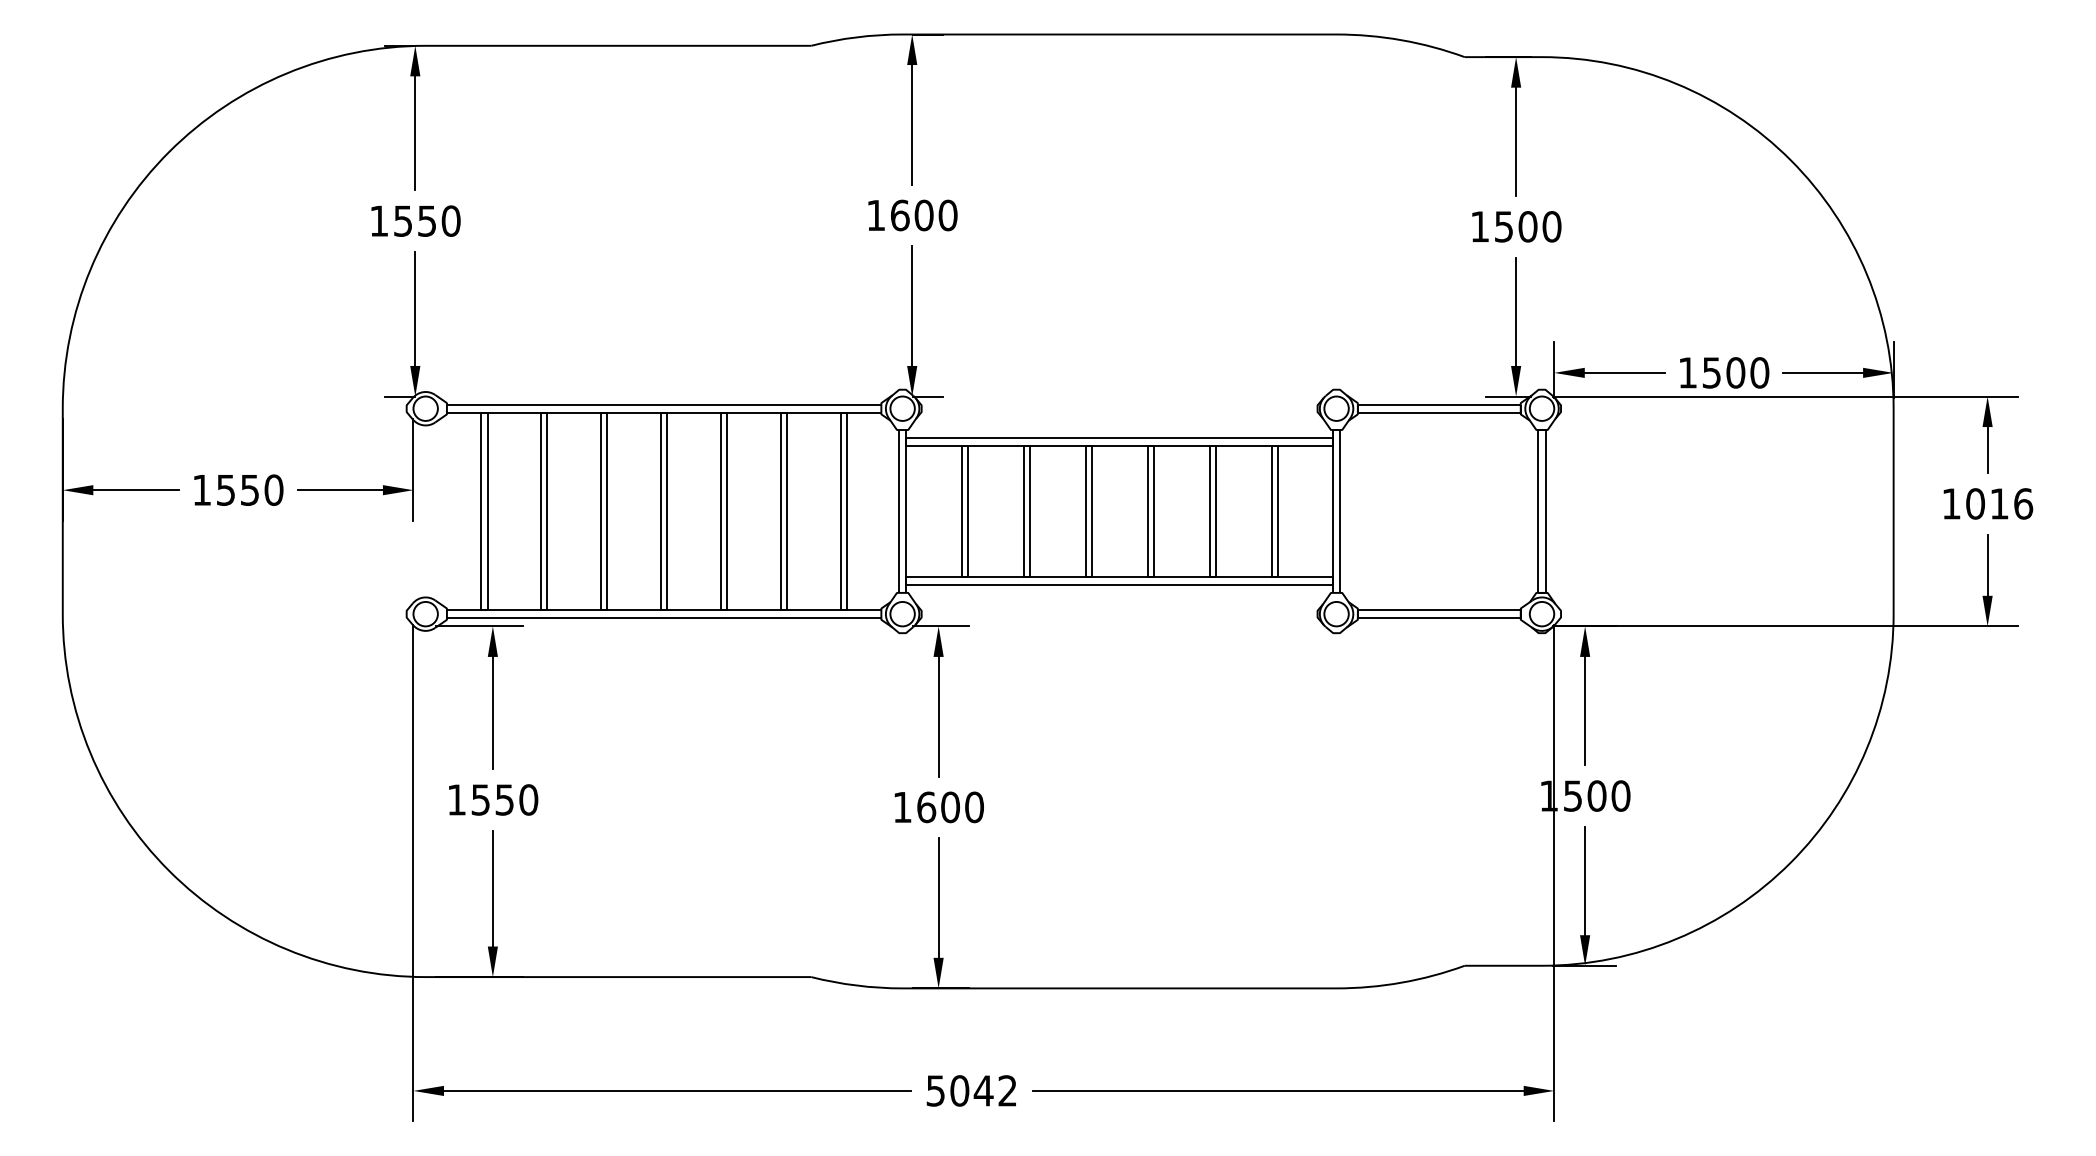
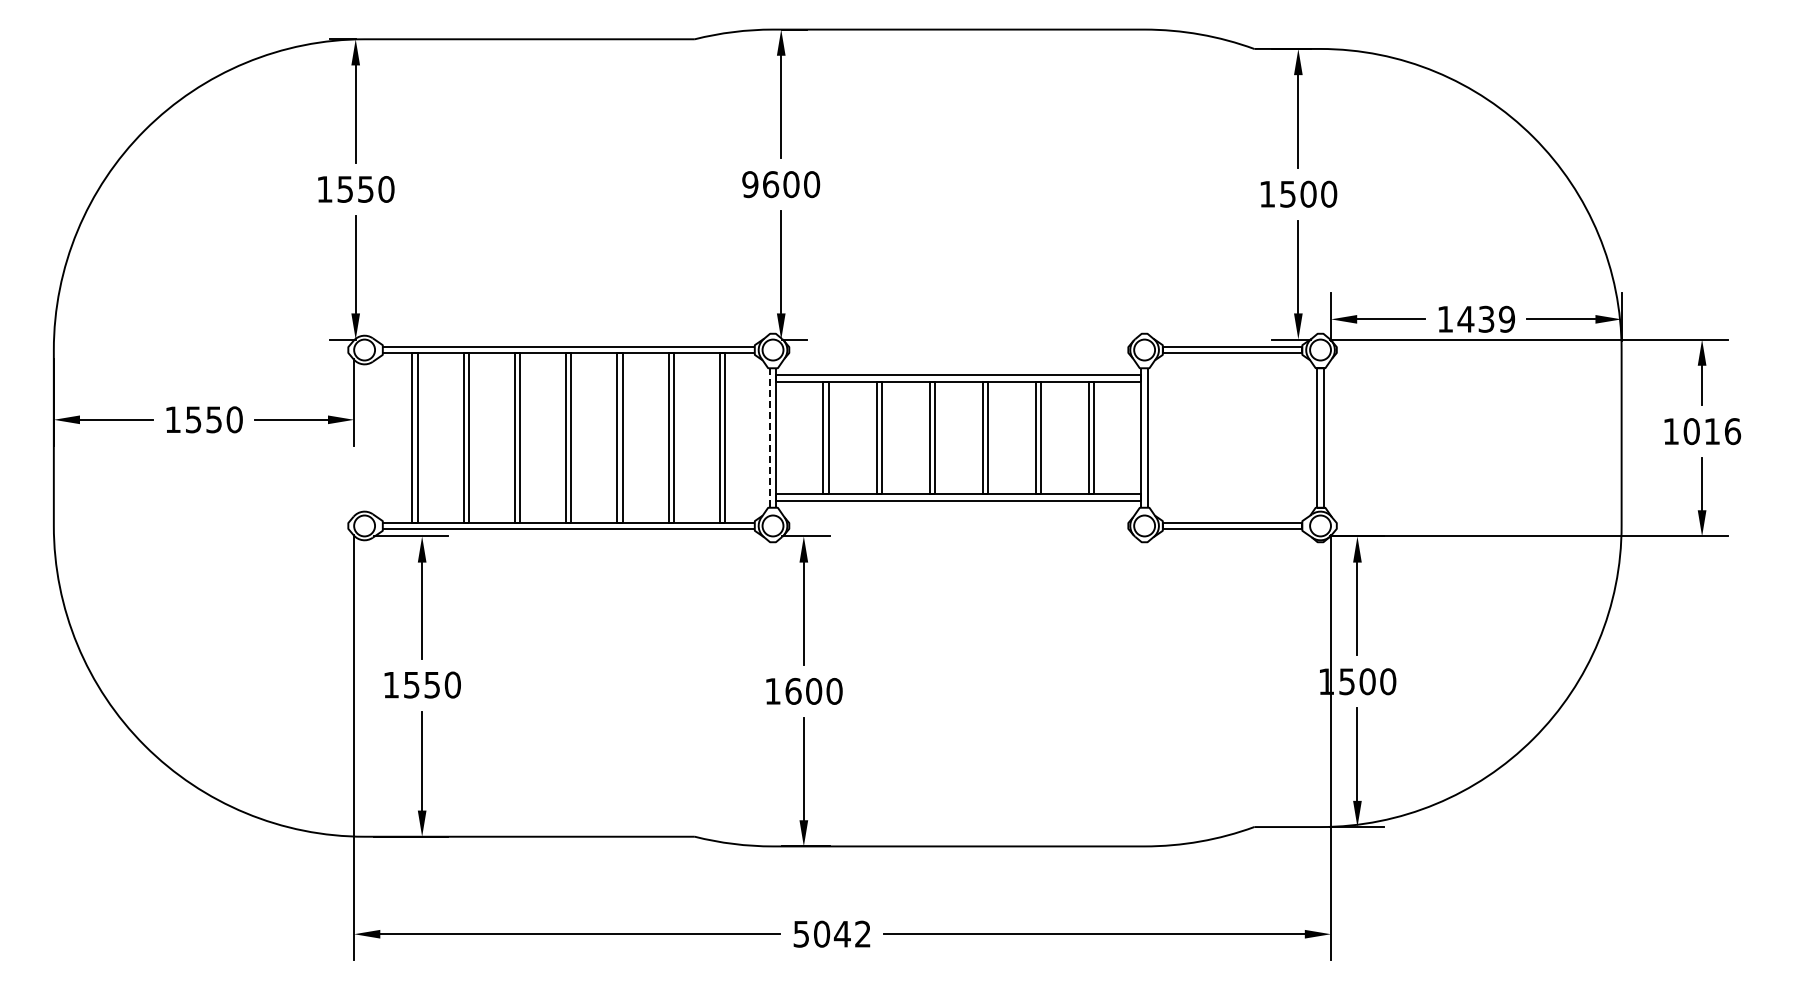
text: (876, 215) -> (750, 184), 1600 -> 9600
text: (1735, 371) -> (1486, 318), 1500 -> 1439
line: (898, 512) -> (769, 438), solid -> dashed

